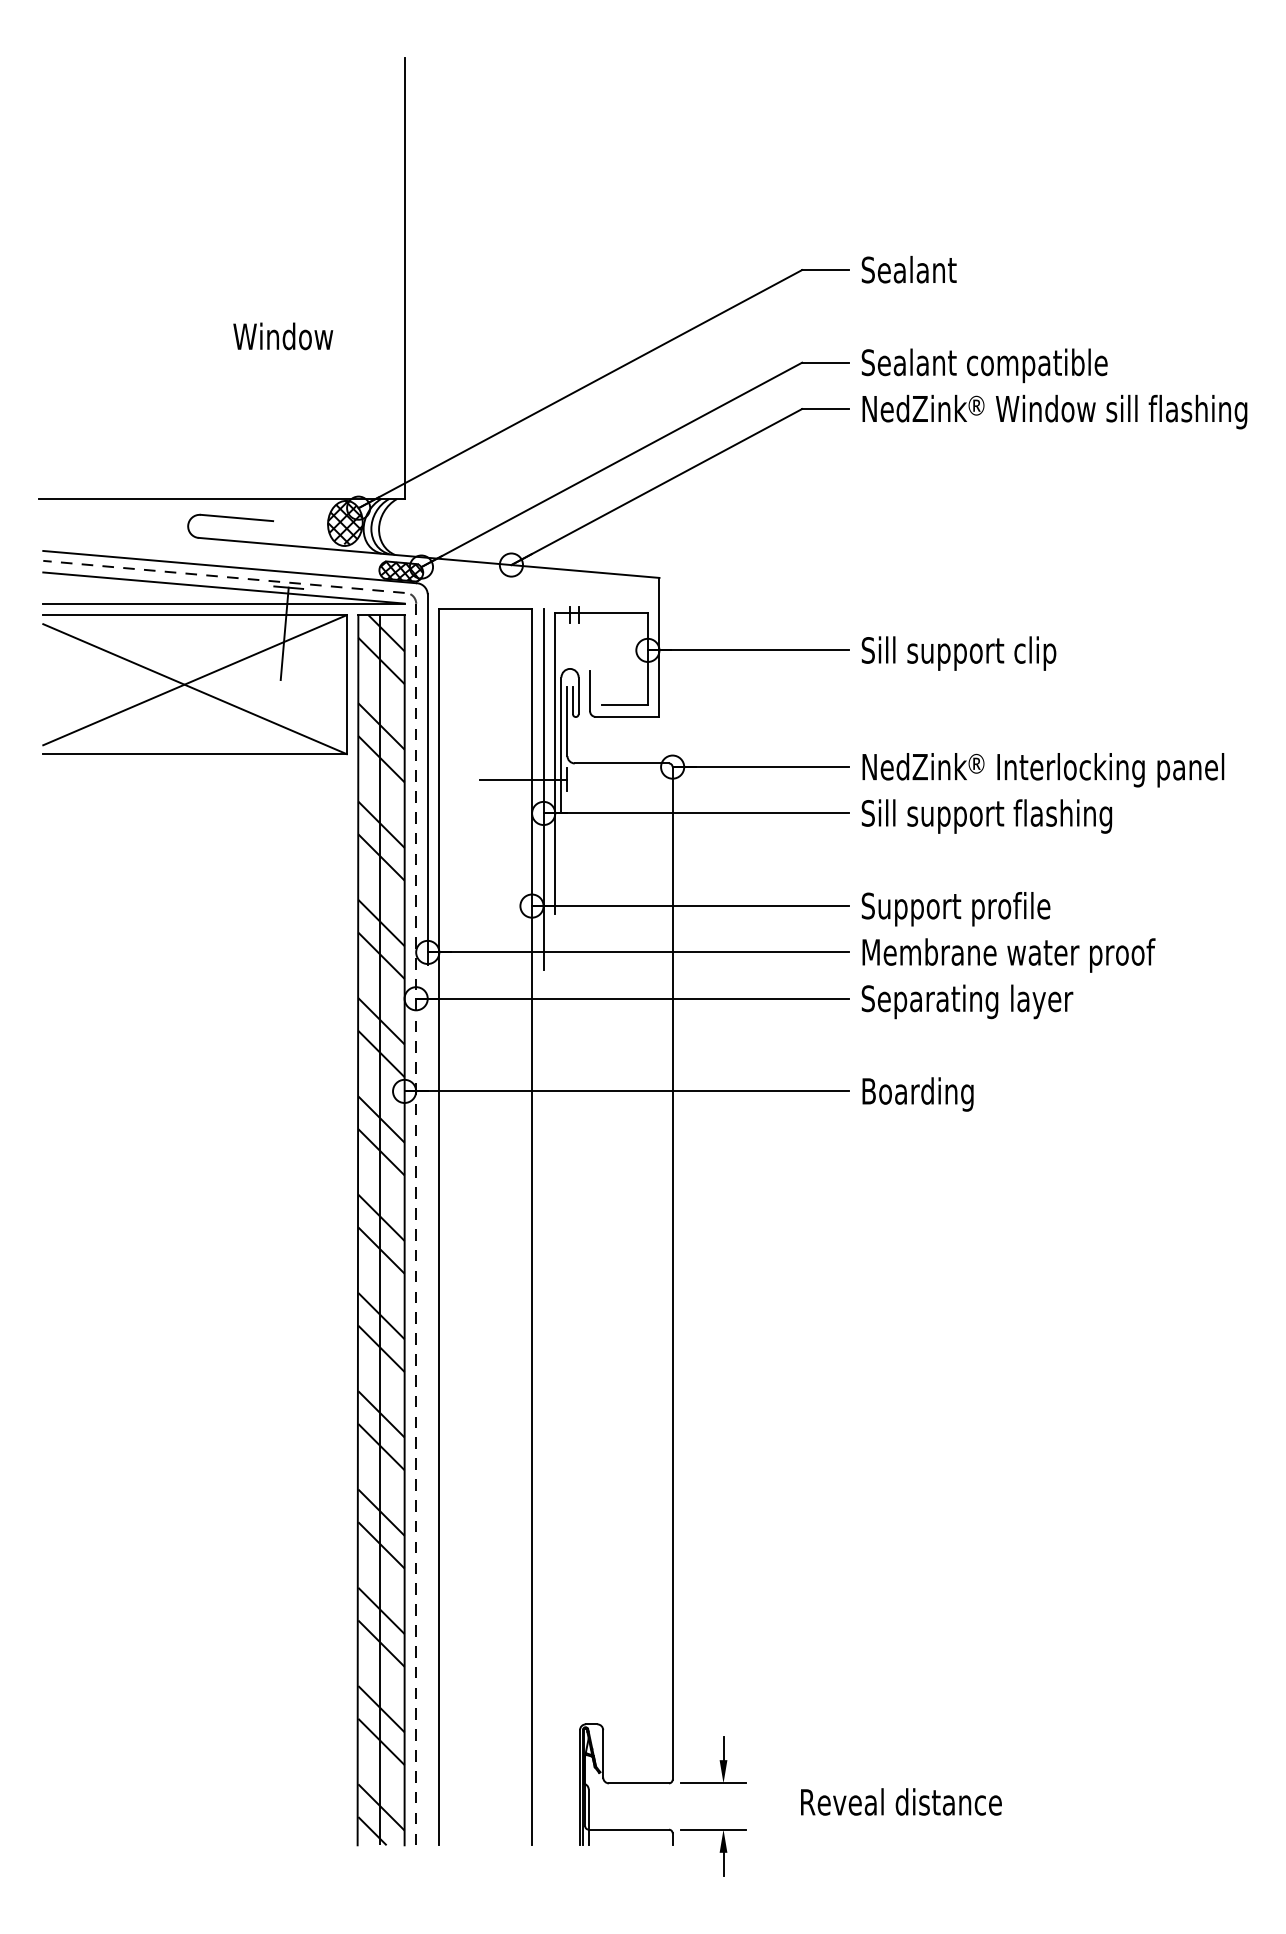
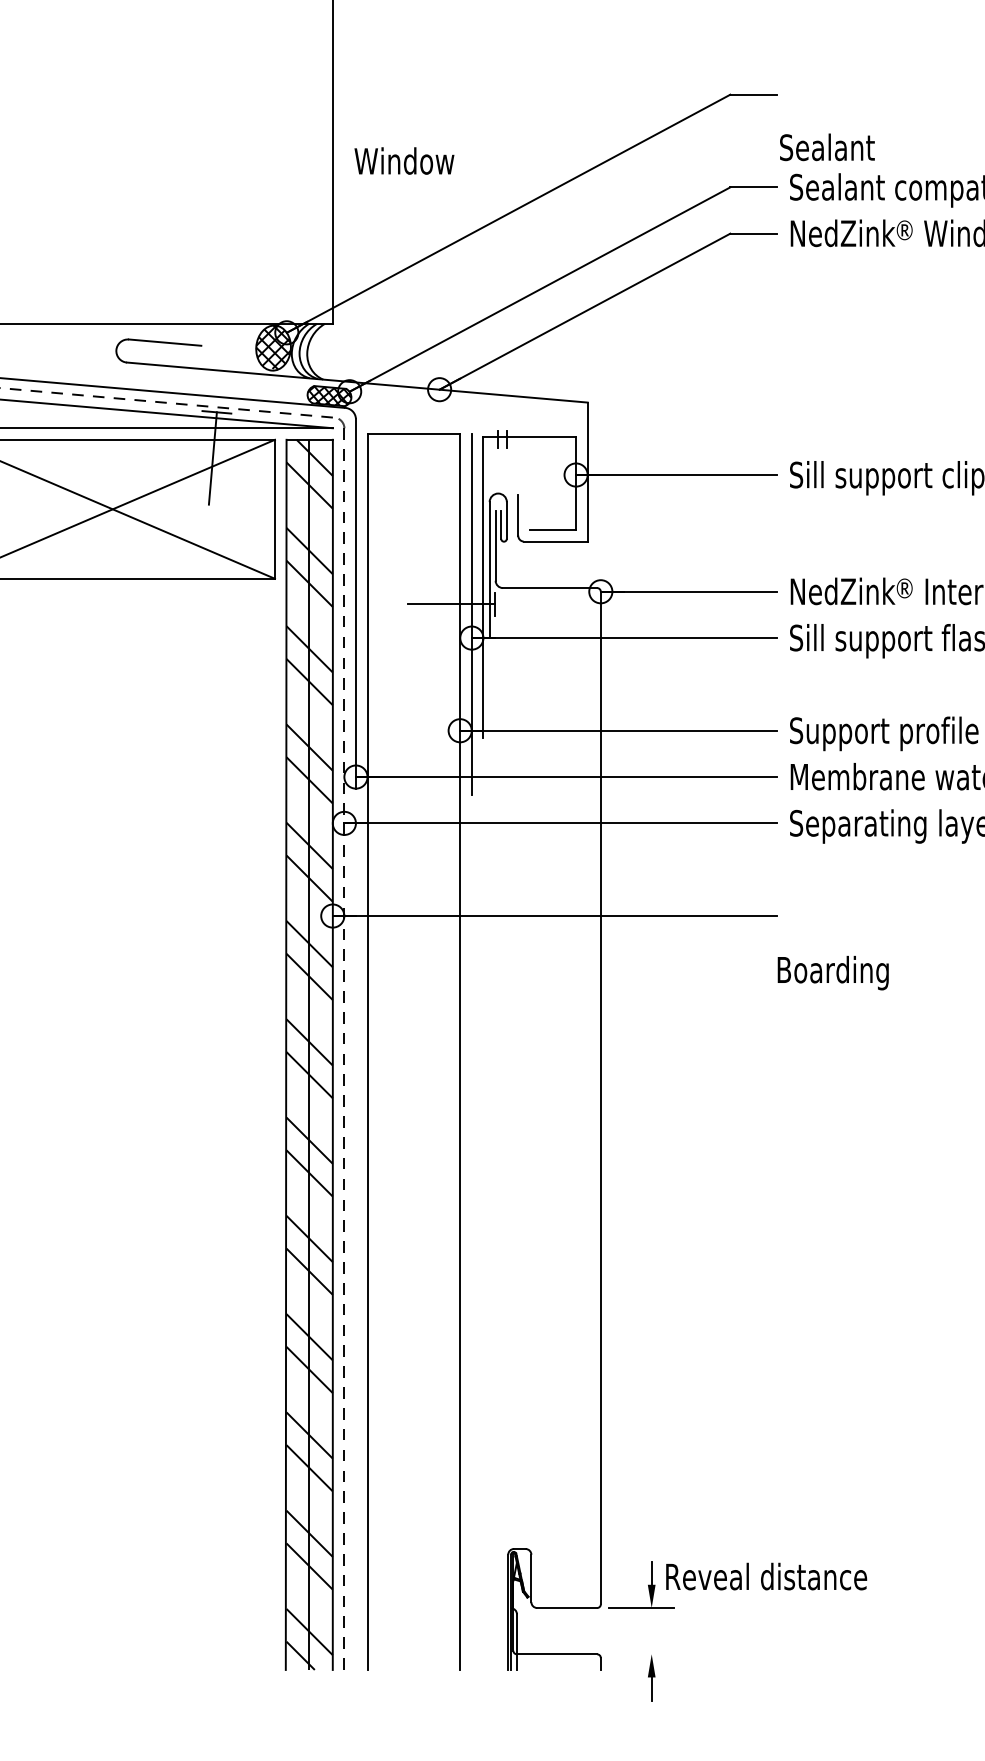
text: (908, 269) -> (826, 147), moved
text: (283, 336) -> (404, 161), moved
text: (917, 1094) -> (832, 973), moved
text: (901, 1801) -> (766, 1576), moved
line: (712, 1829) -> (640, 1654), removed

